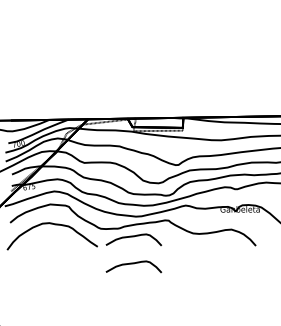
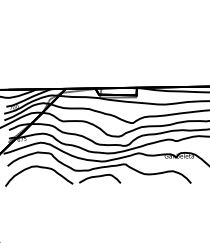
curve: (133, 264) -> (99, 197), removed

